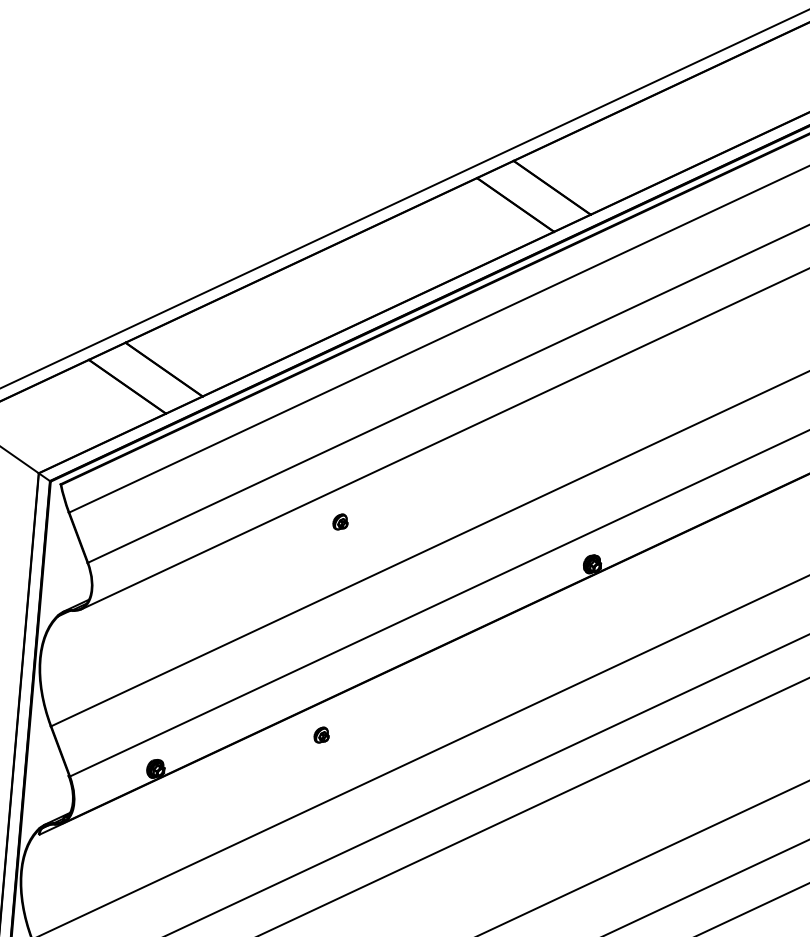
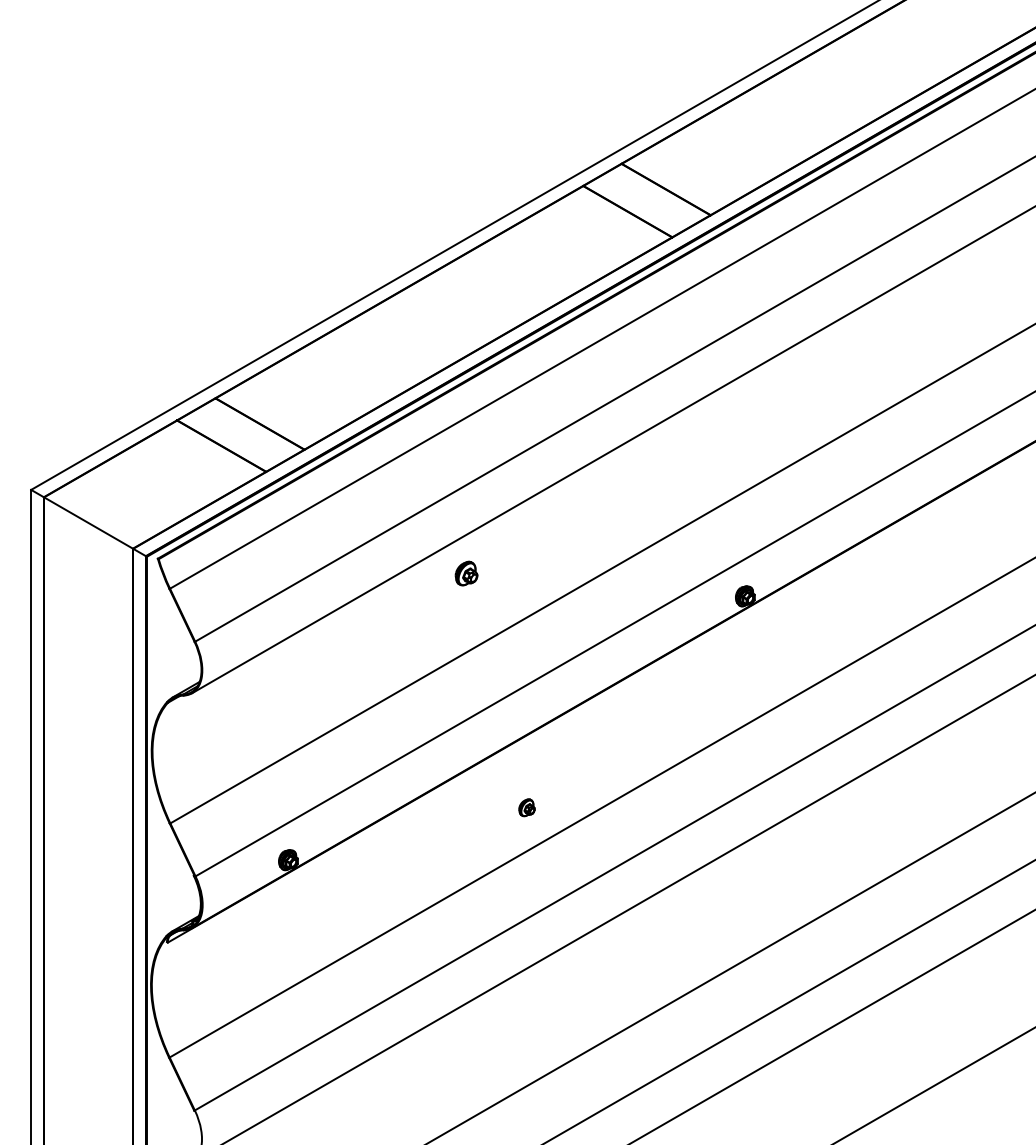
part: (340, 521) -> (466, 573), size x1.4
part: (321, 734) -> (526, 807), moved

